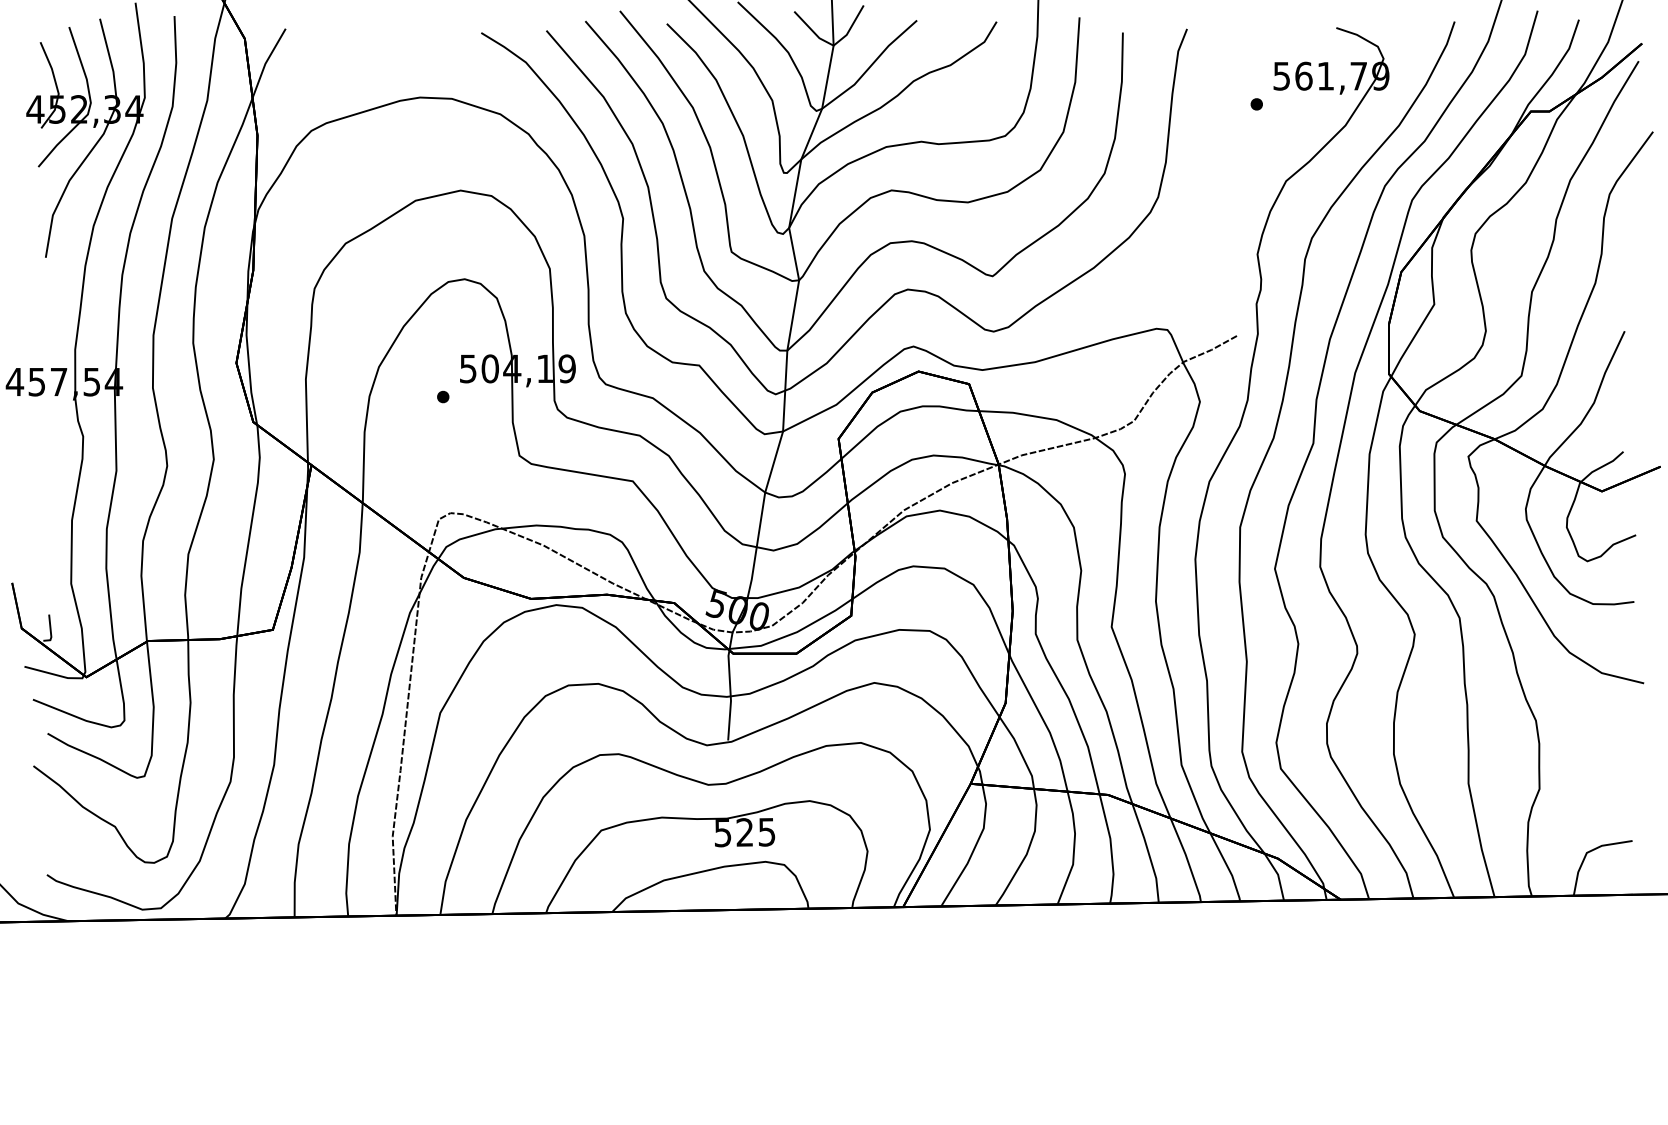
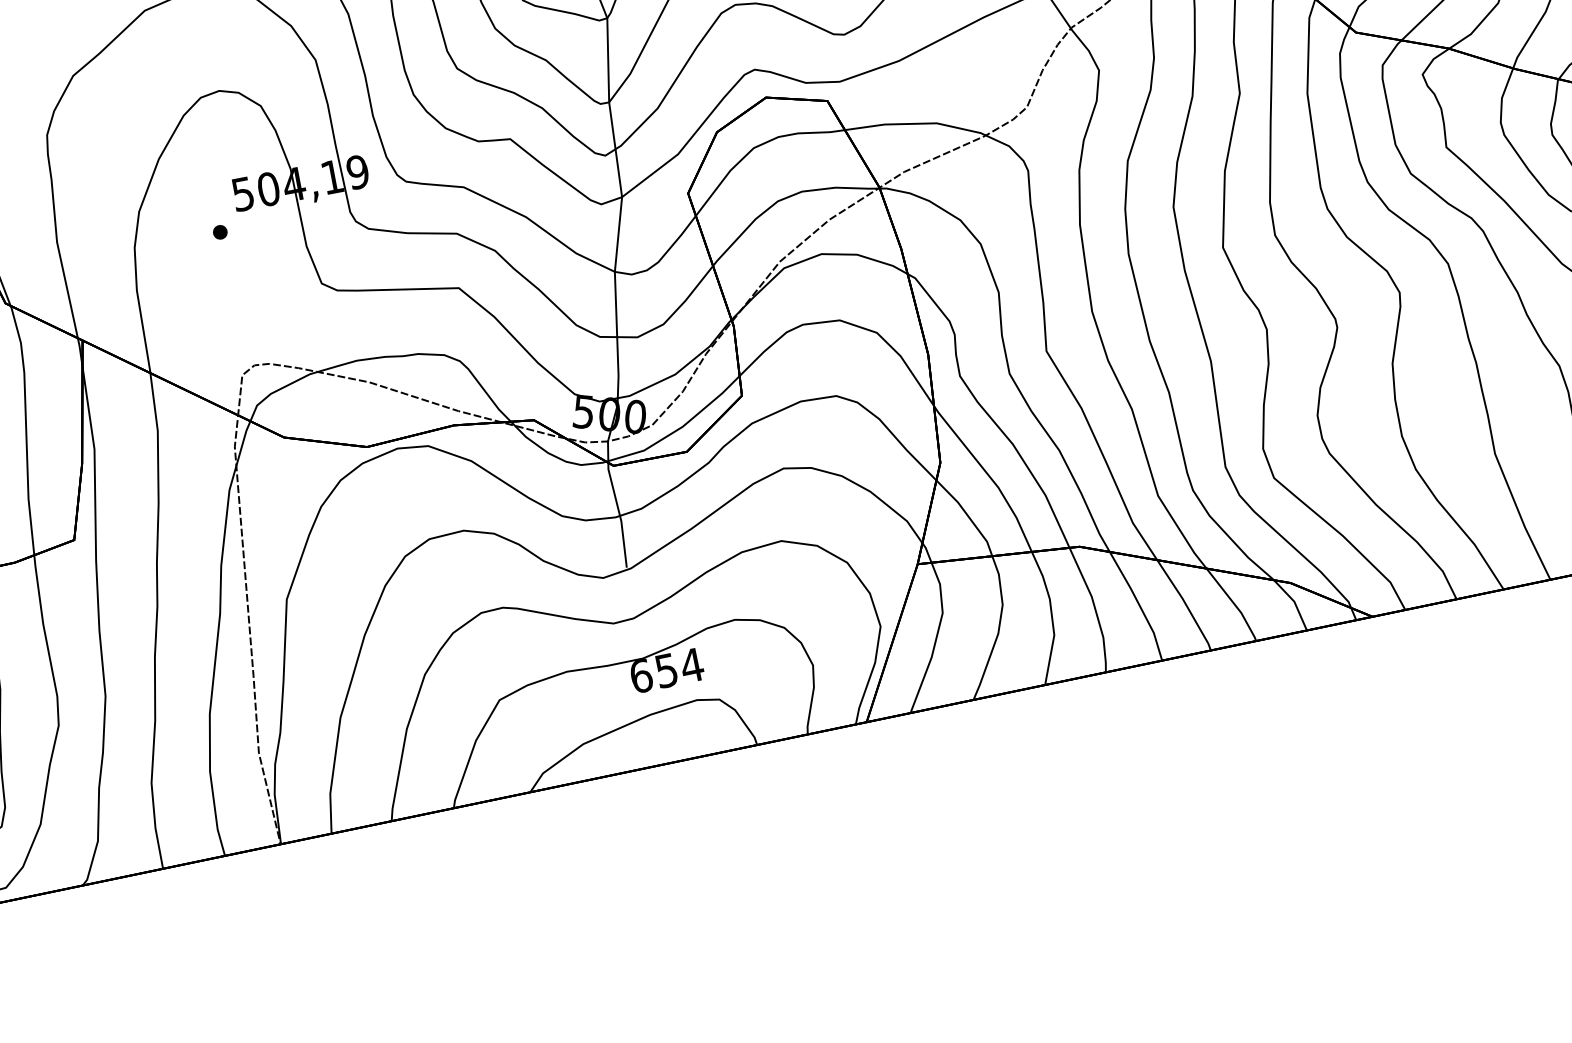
text: (745, 832) -> (667, 670), 525 -> 654

